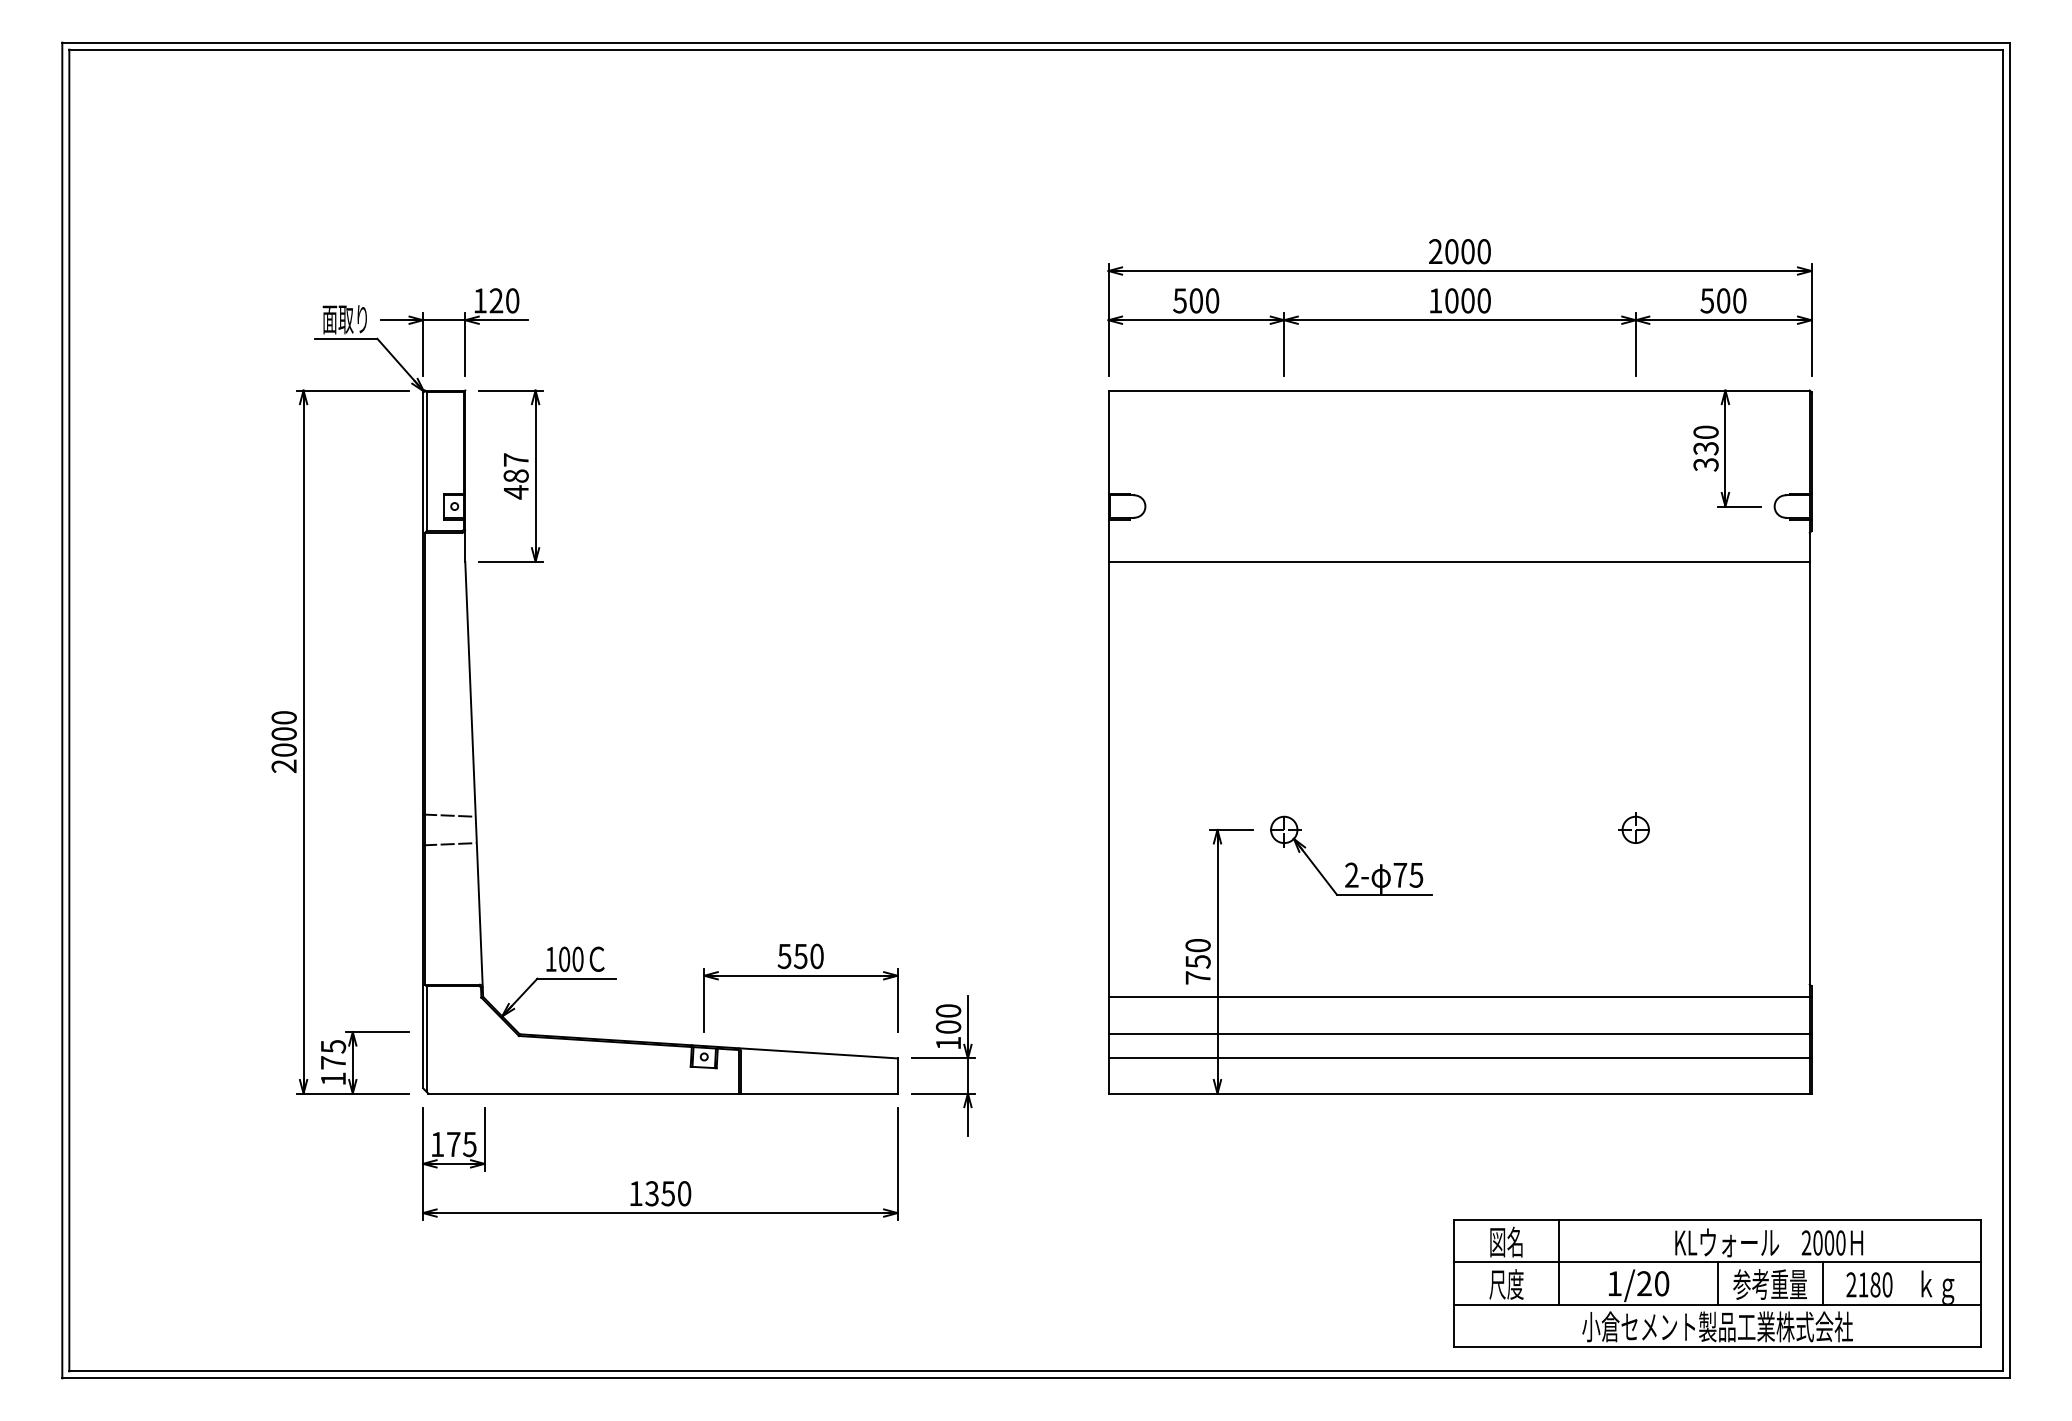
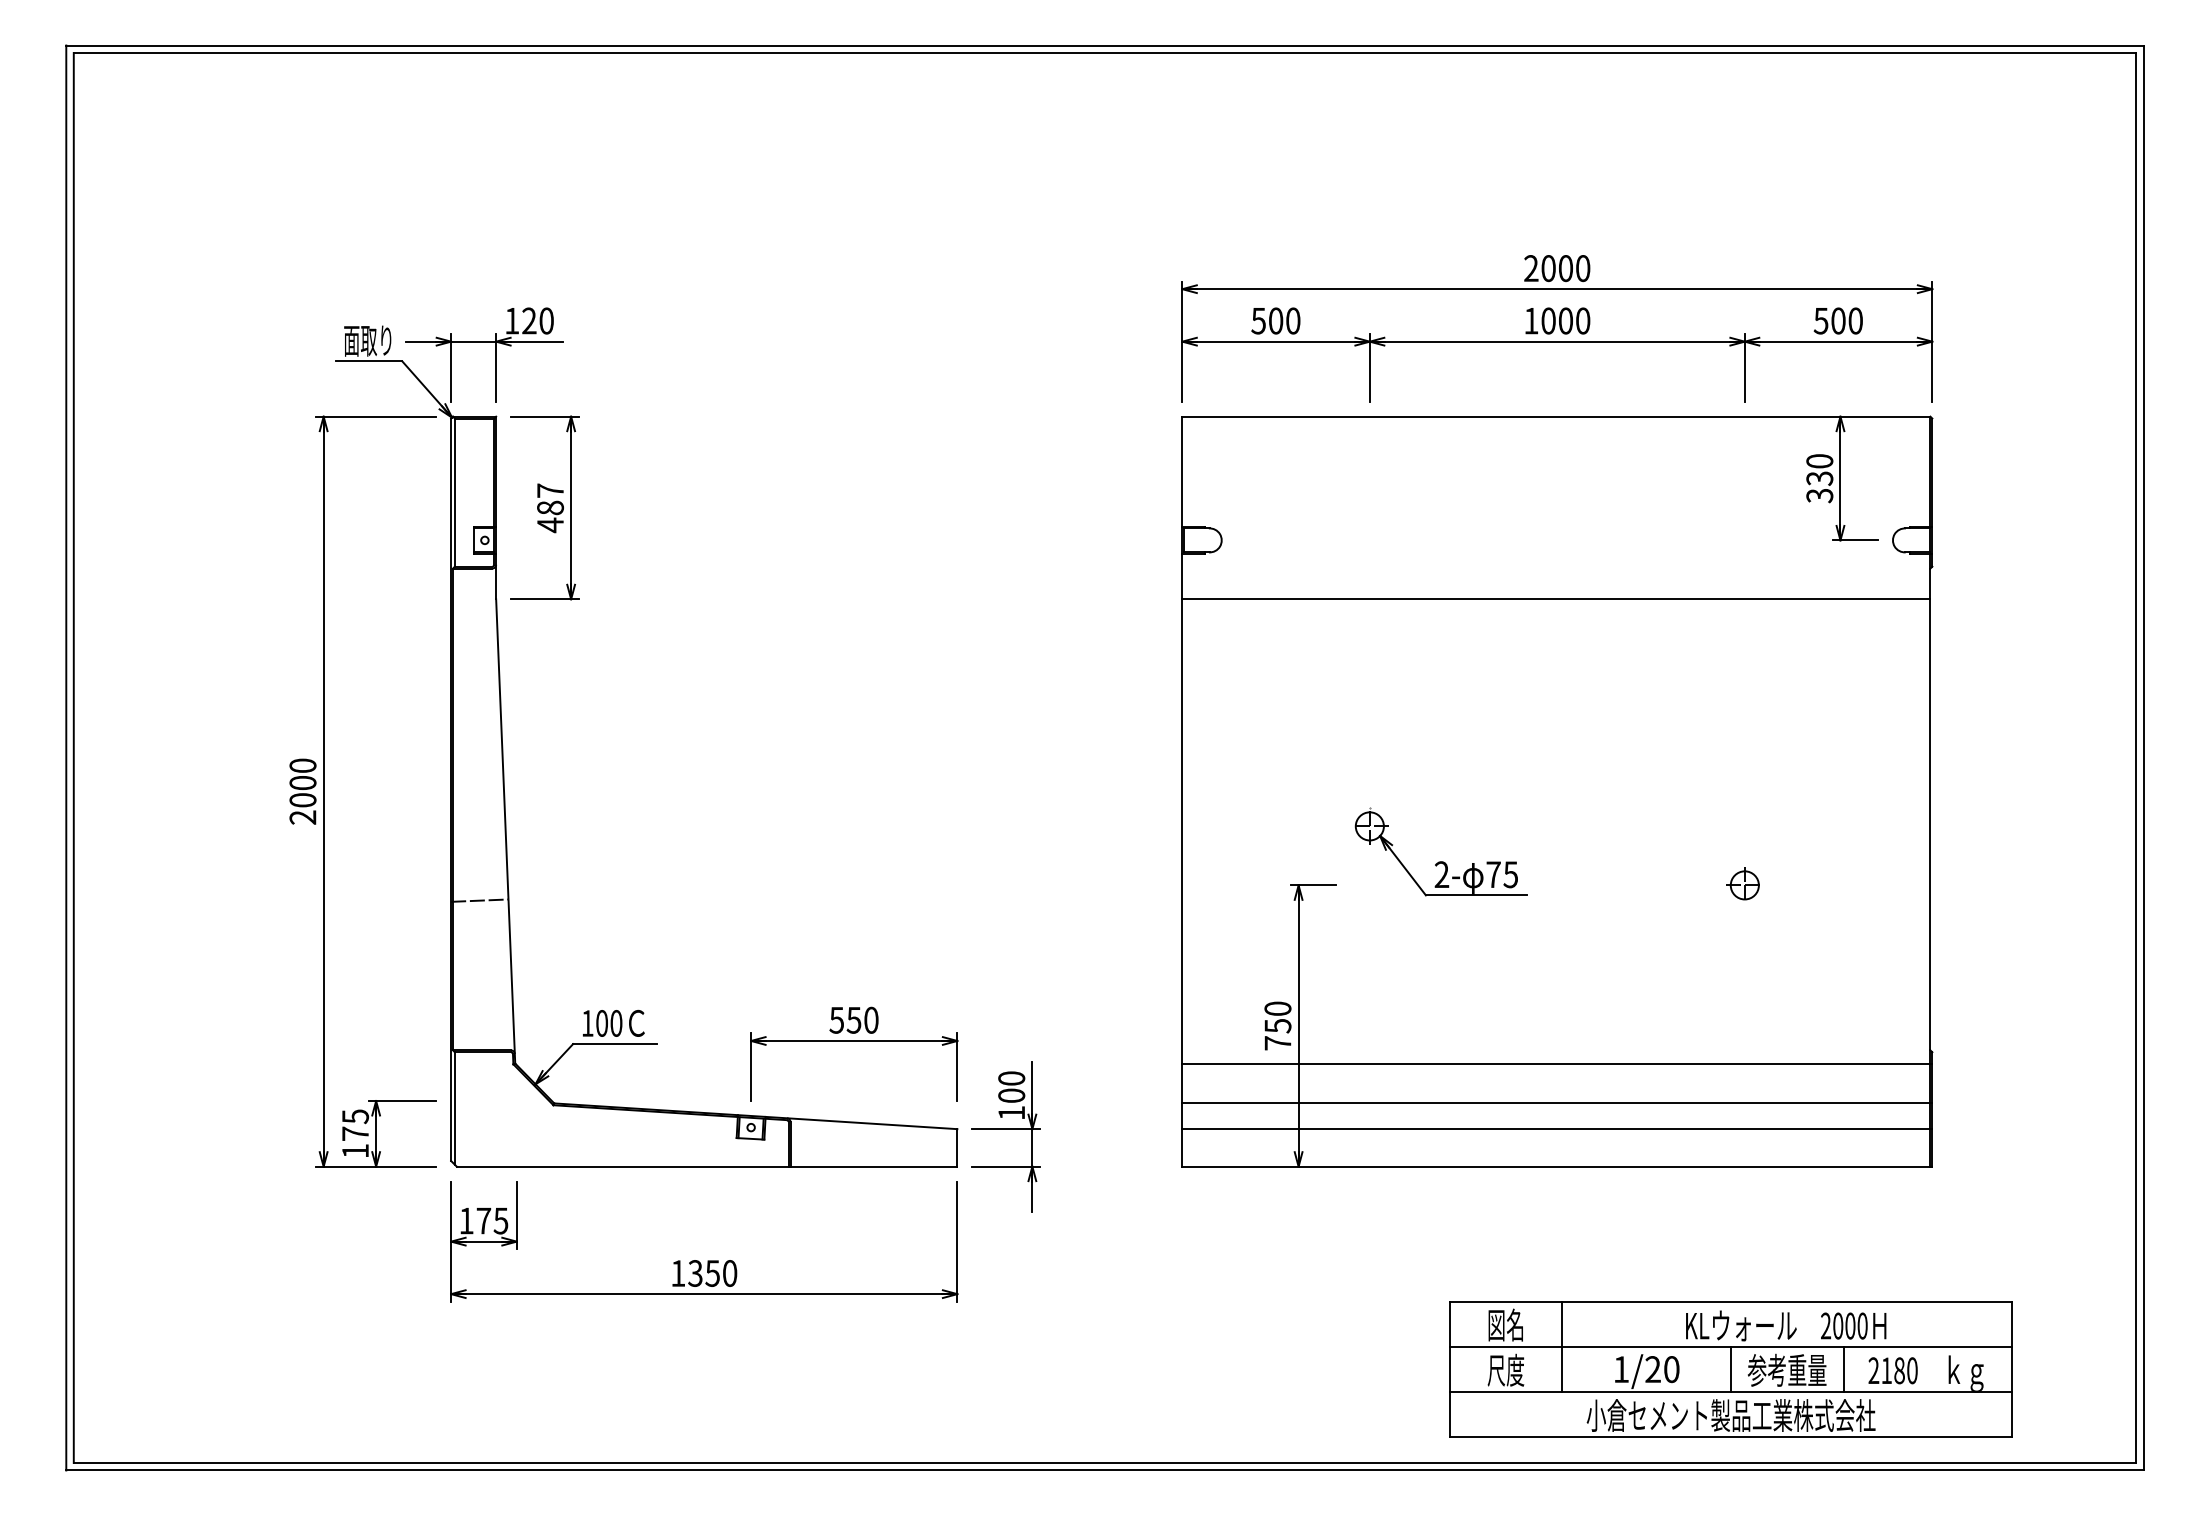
line: (449, 815) -> (479, 870), removed
part: (1350, 862) -> (1440, 861), moved
part: (1717, 1283) -> (1730, 1369), moved

